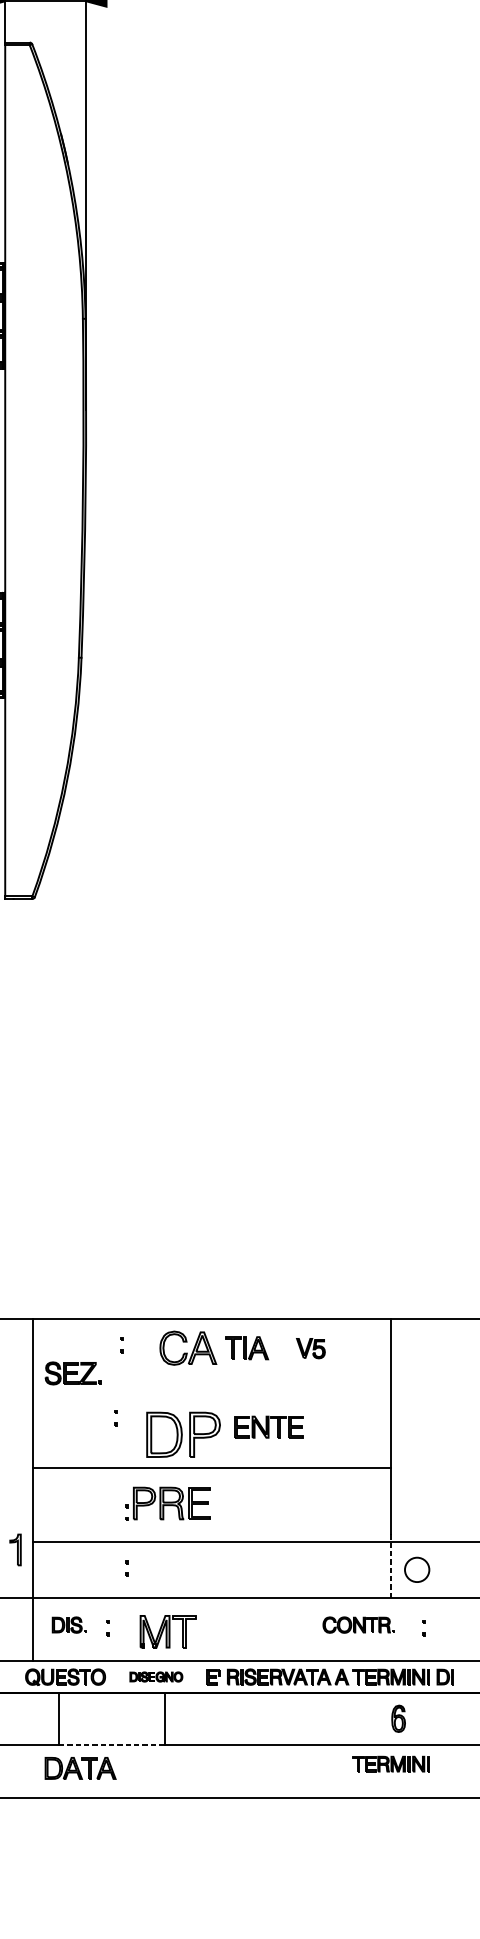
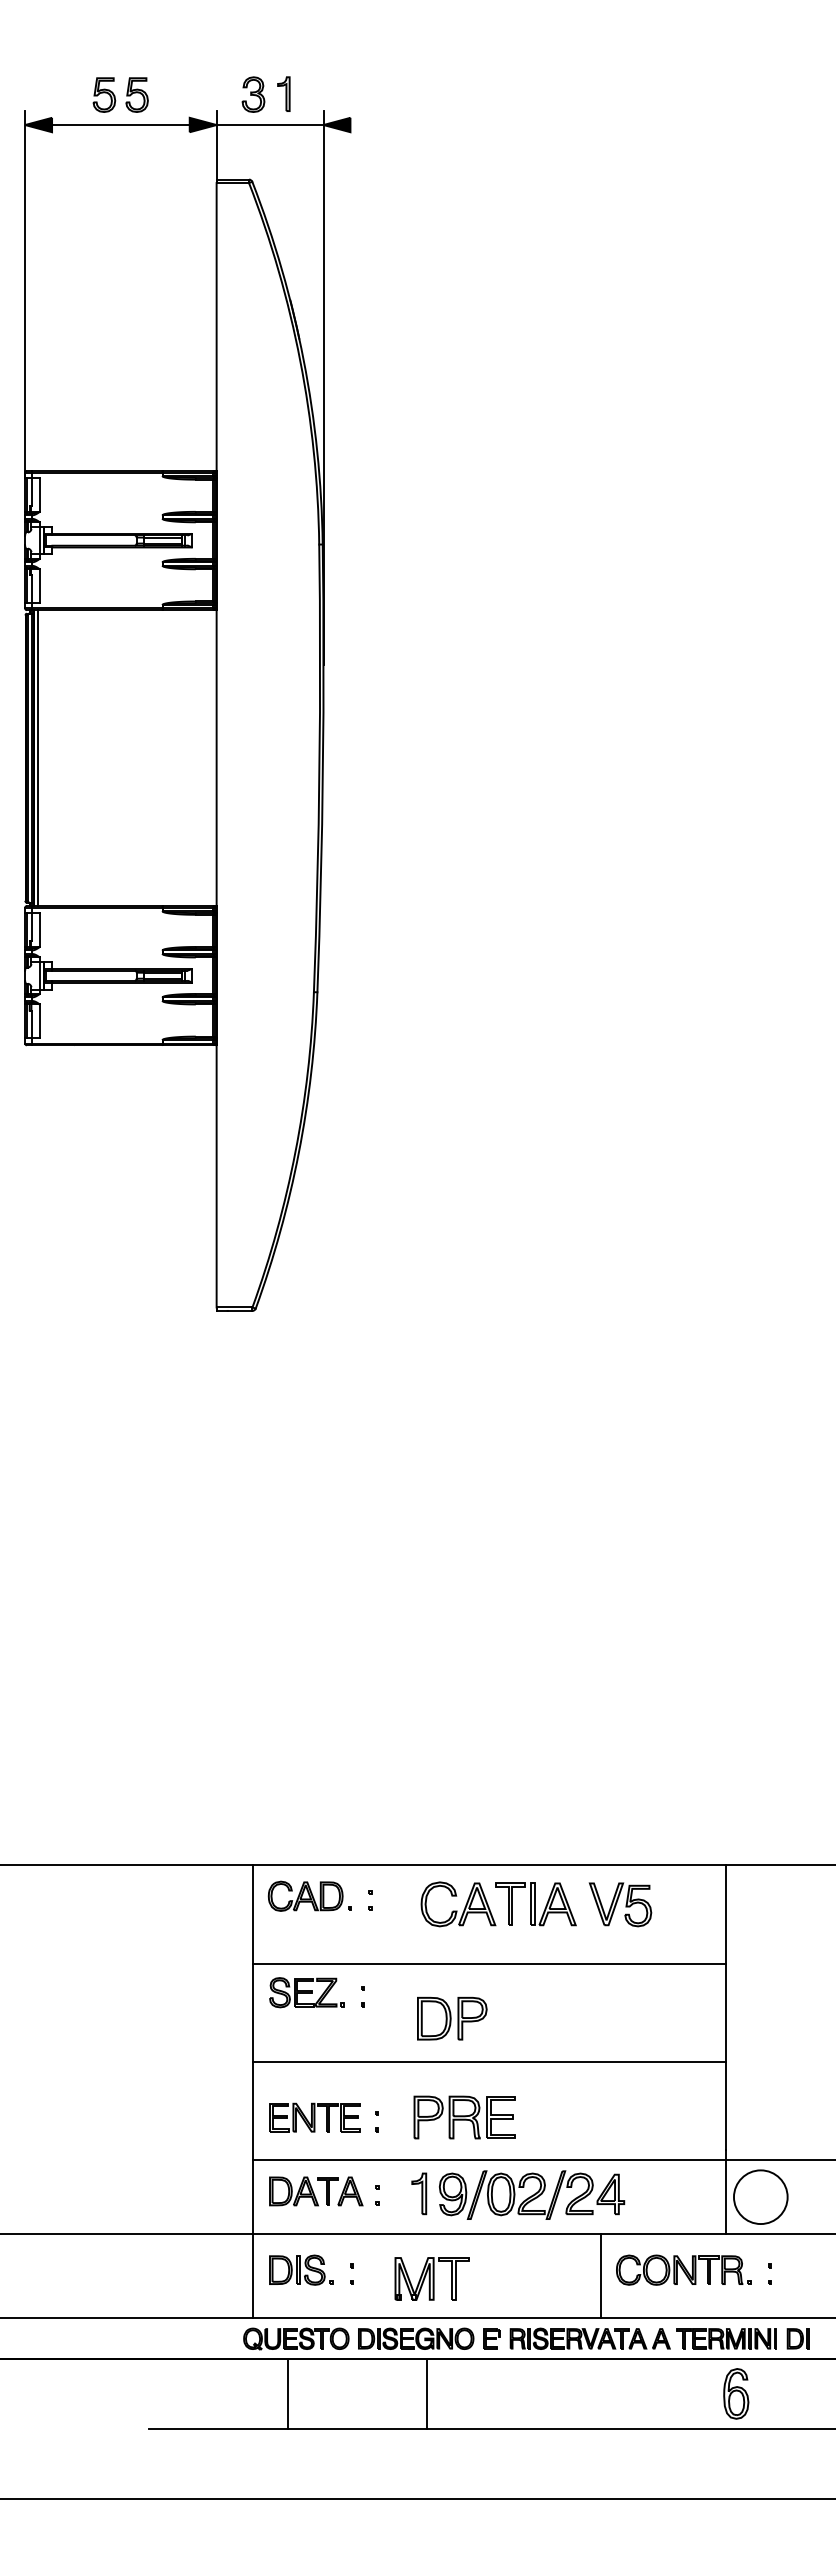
part: (75, 1341) -> (309, 1895), added
part: (246, 1348) -> (535, 1904), size x1.43
part: (310, 1348) -> (620, 1904), size x1.67
part: (73, 1373) -> (306, 1992), moved
line: (211, 1392) -> (489, 1963), added
part: (268, 1427) -> (314, 2117), moved
part: (183, 1434) -> (452, 2018), size x0.71
part: (171, 1503) -> (464, 2117), moved
part: (15, 1549) -> (419, 2193), moved
line: (391, 1565) -> (726, 2191), dashed -> solid
part: (244, 1567) -> (532, 2194), added
circle: (416, 1570) -> (760, 2197), size x1.67
part: (69, 1624) -> (301, 2269), size x1.43
part: (358, 1624) -> (683, 2269), size x1.43
line: (296, 1629) -> (601, 2275), added
part: (156, 1676) -> (416, 2338), size x1.67
part: (398, 1718) -> (736, 2393), size x1.43
line: (111, 1745) -> (357, 2429), dashed -> solid
part: (391, 1763) -> (726, 2453), removed
part: (80, 1768) -> (316, 2191), moved

